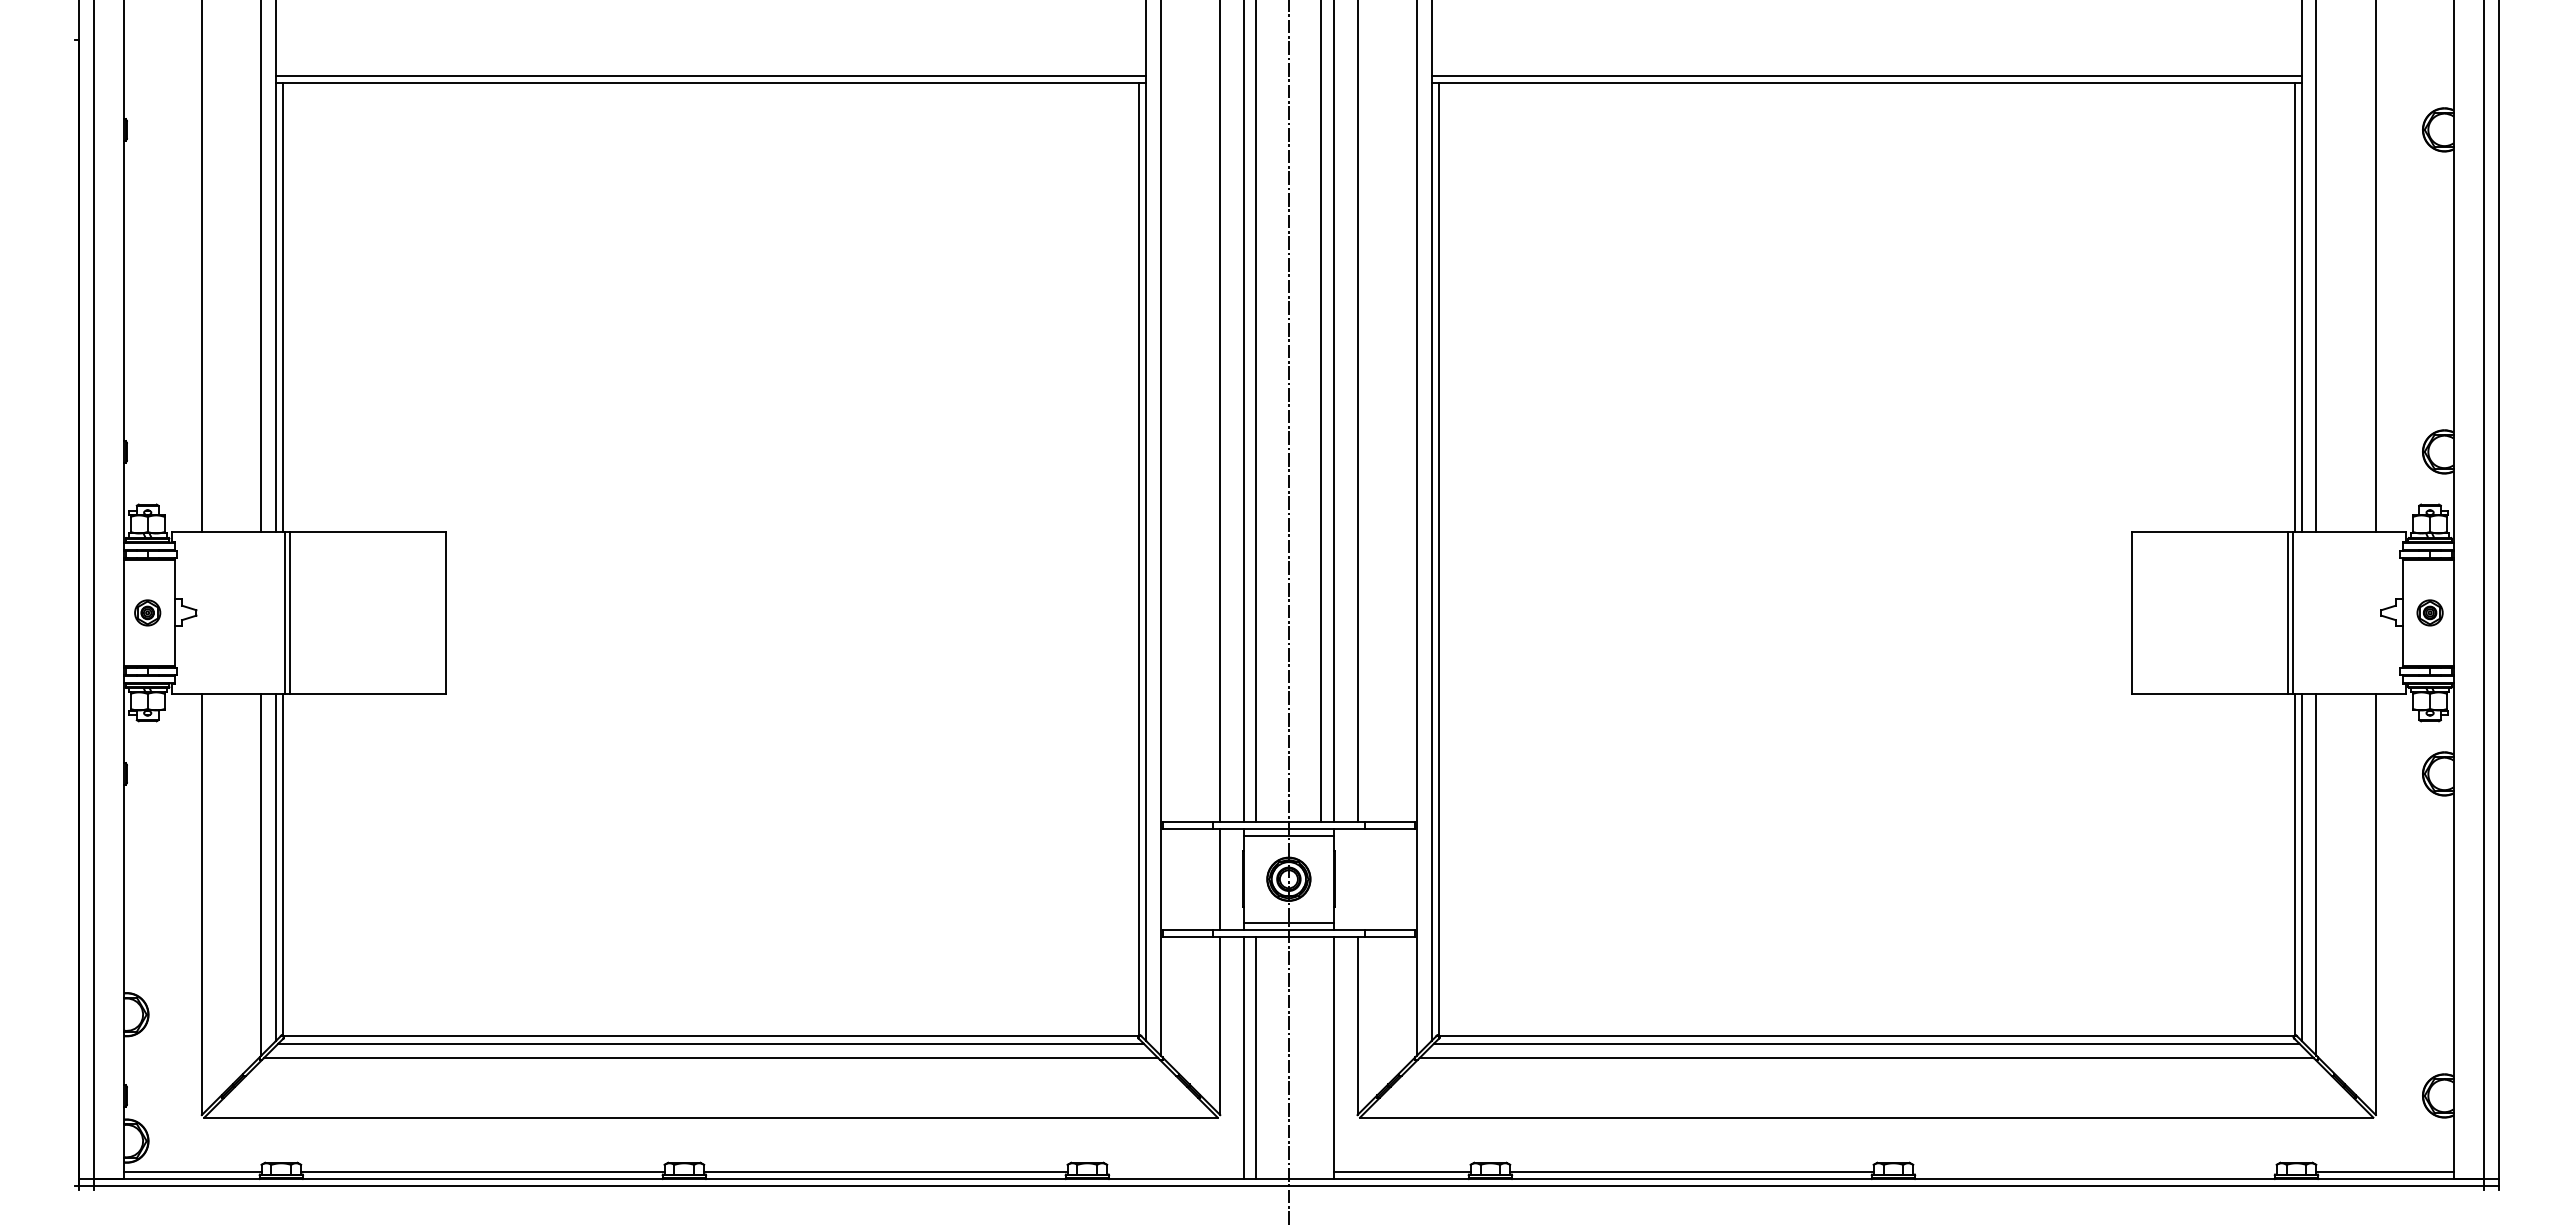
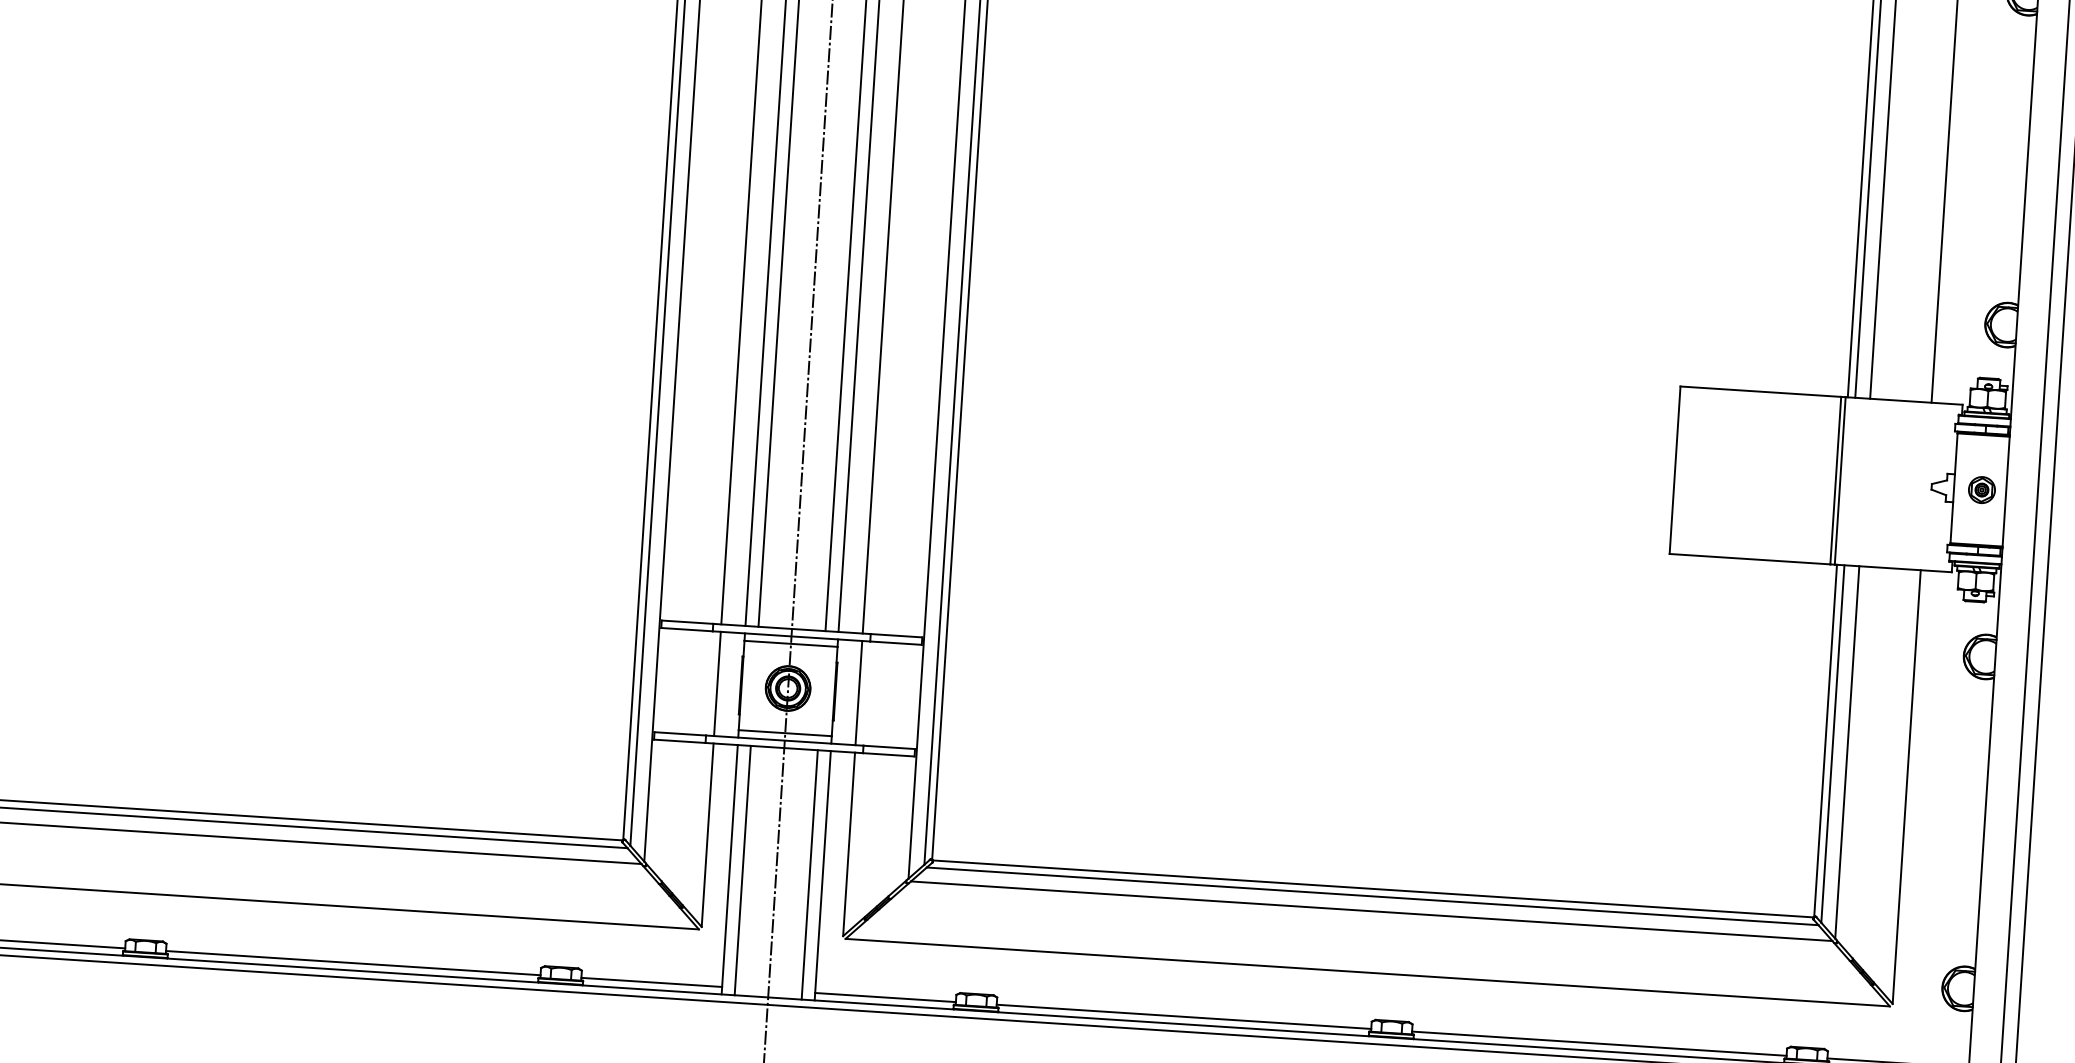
line: (1357, 878) -> (858, 692), added
line: (1321, 1058) -> (809, 875), added
line: (1175, 1171) -> (651, 982), added
line: (2094, 1171) -> (1598, 1043), added

